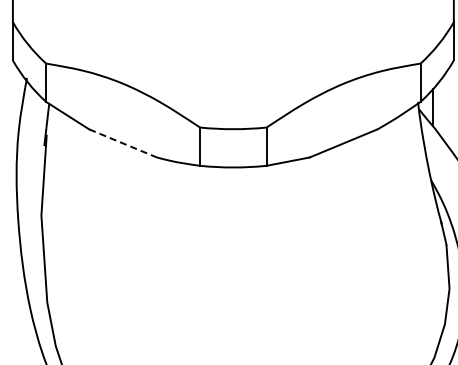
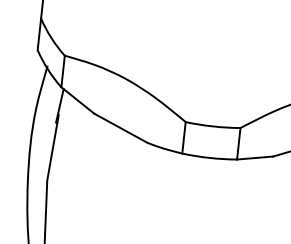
line: (123, 143) -> (121, 128), dashed -> solid

